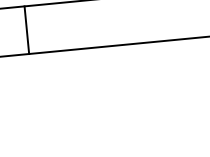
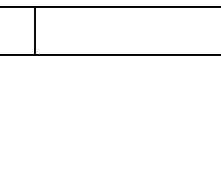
line: (26, 30) -> (35, 30), moved

